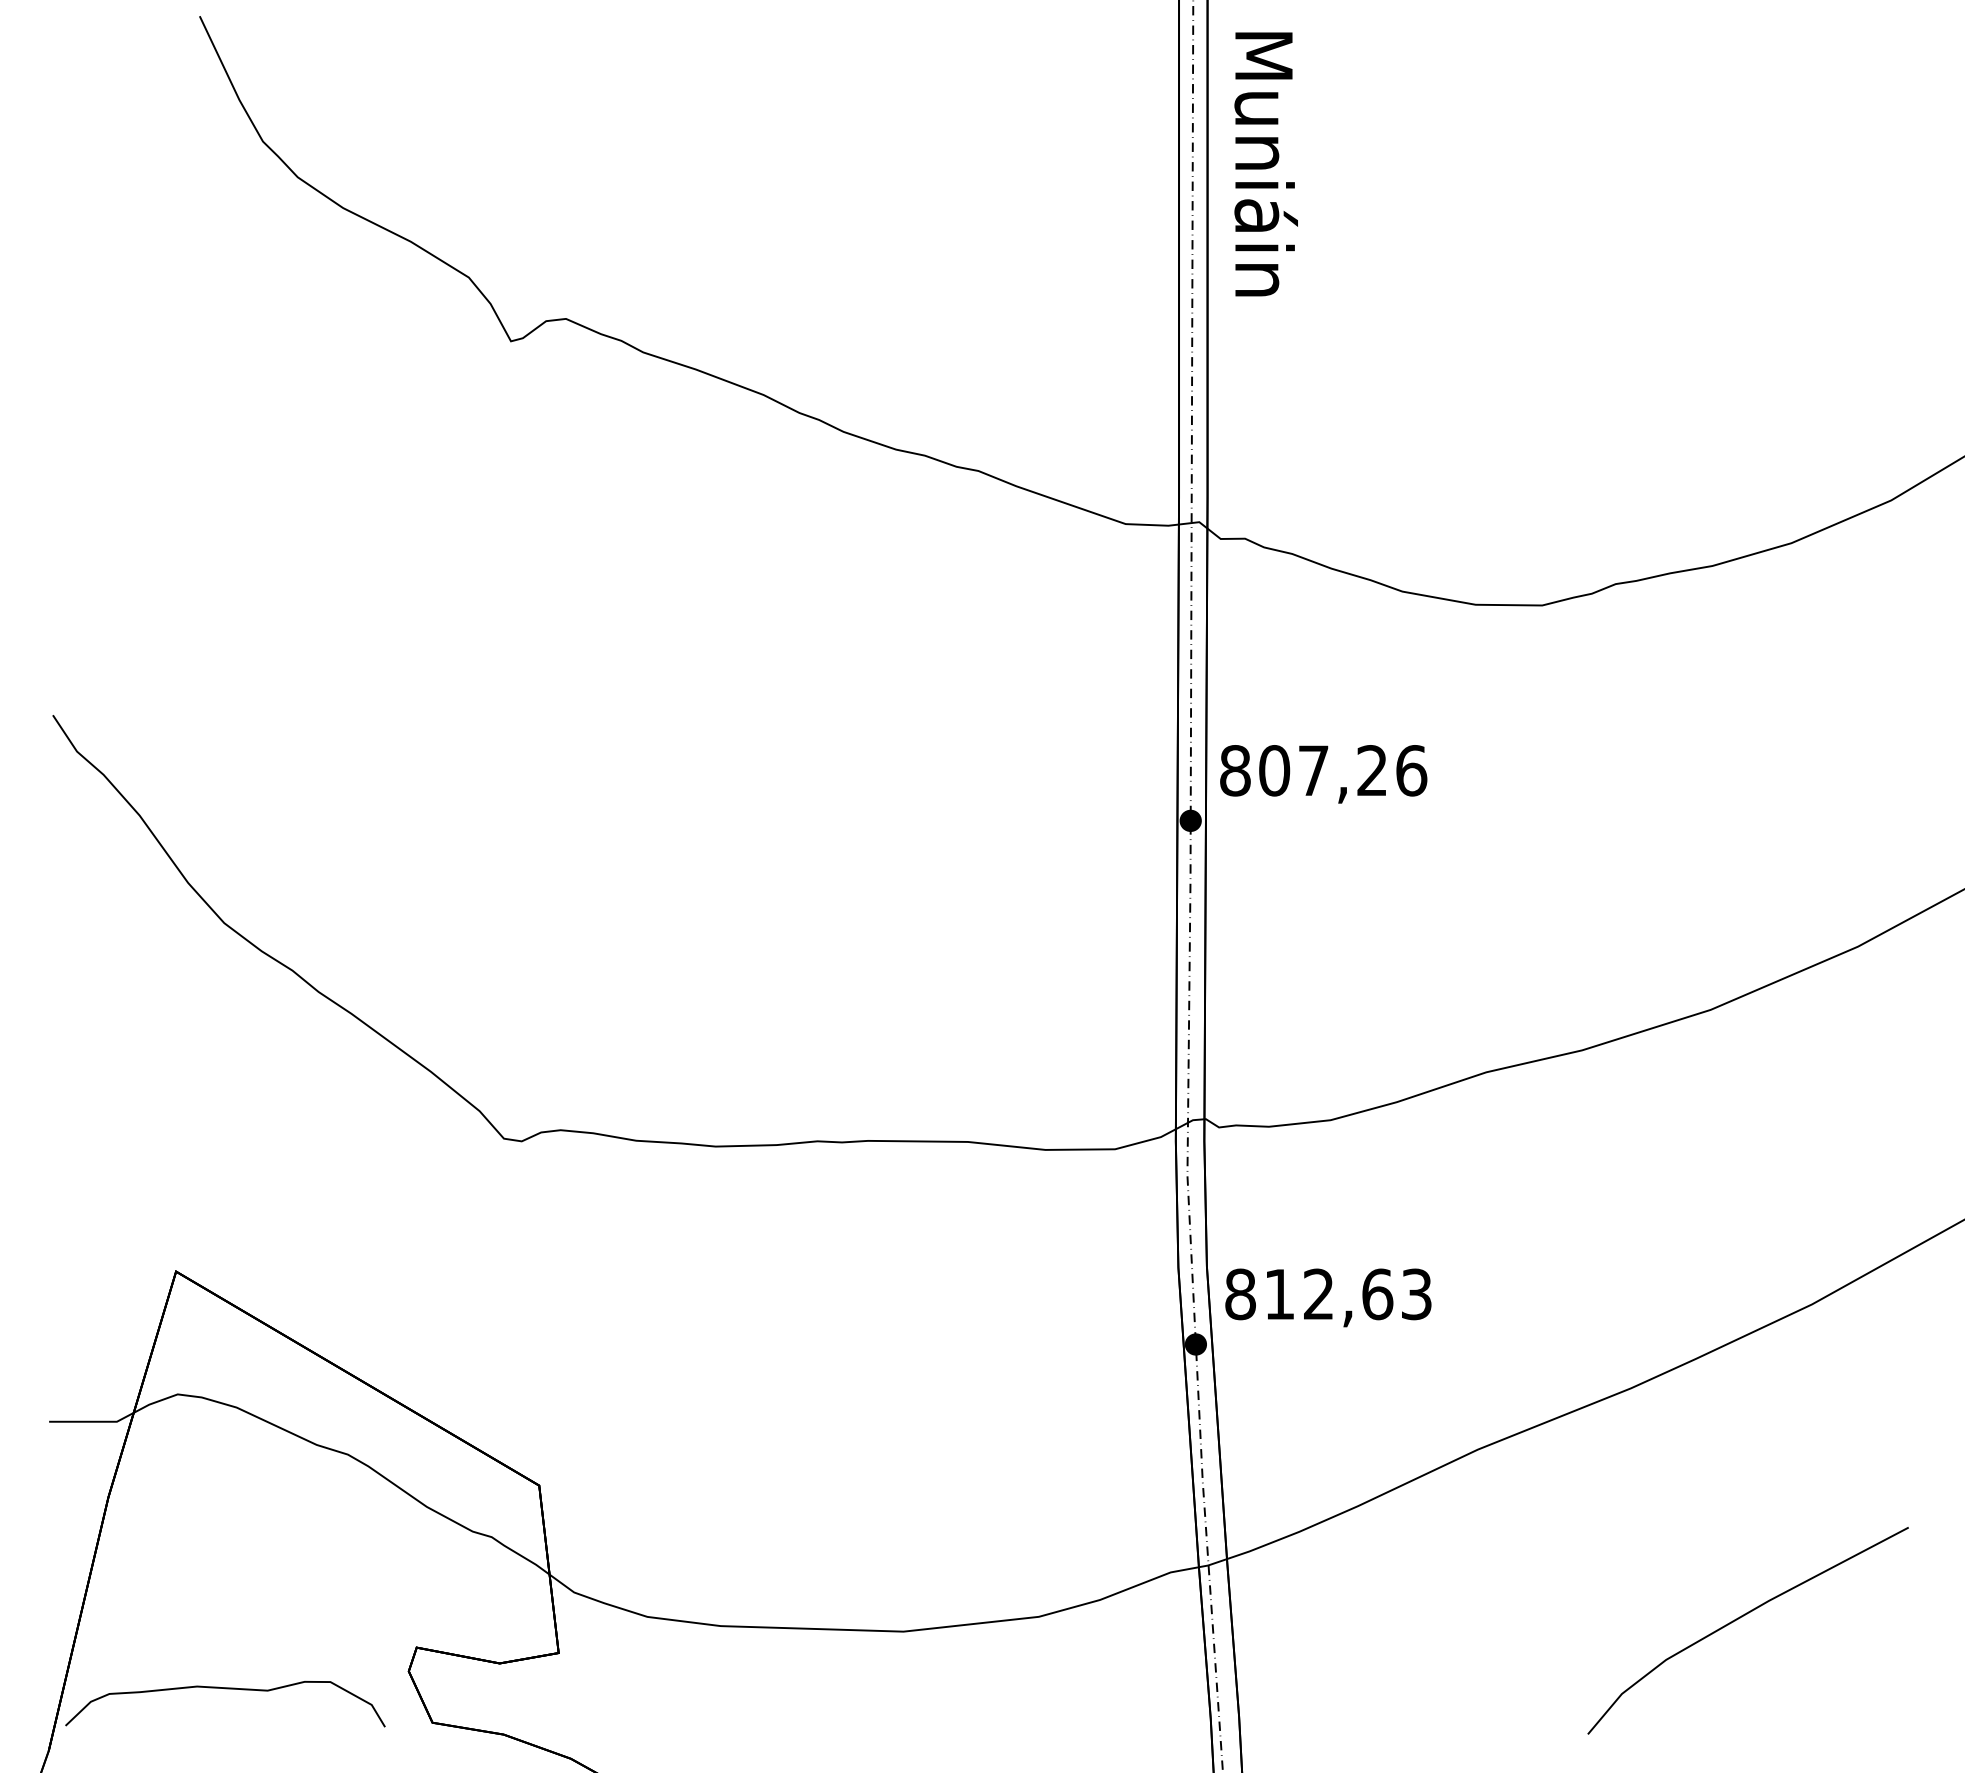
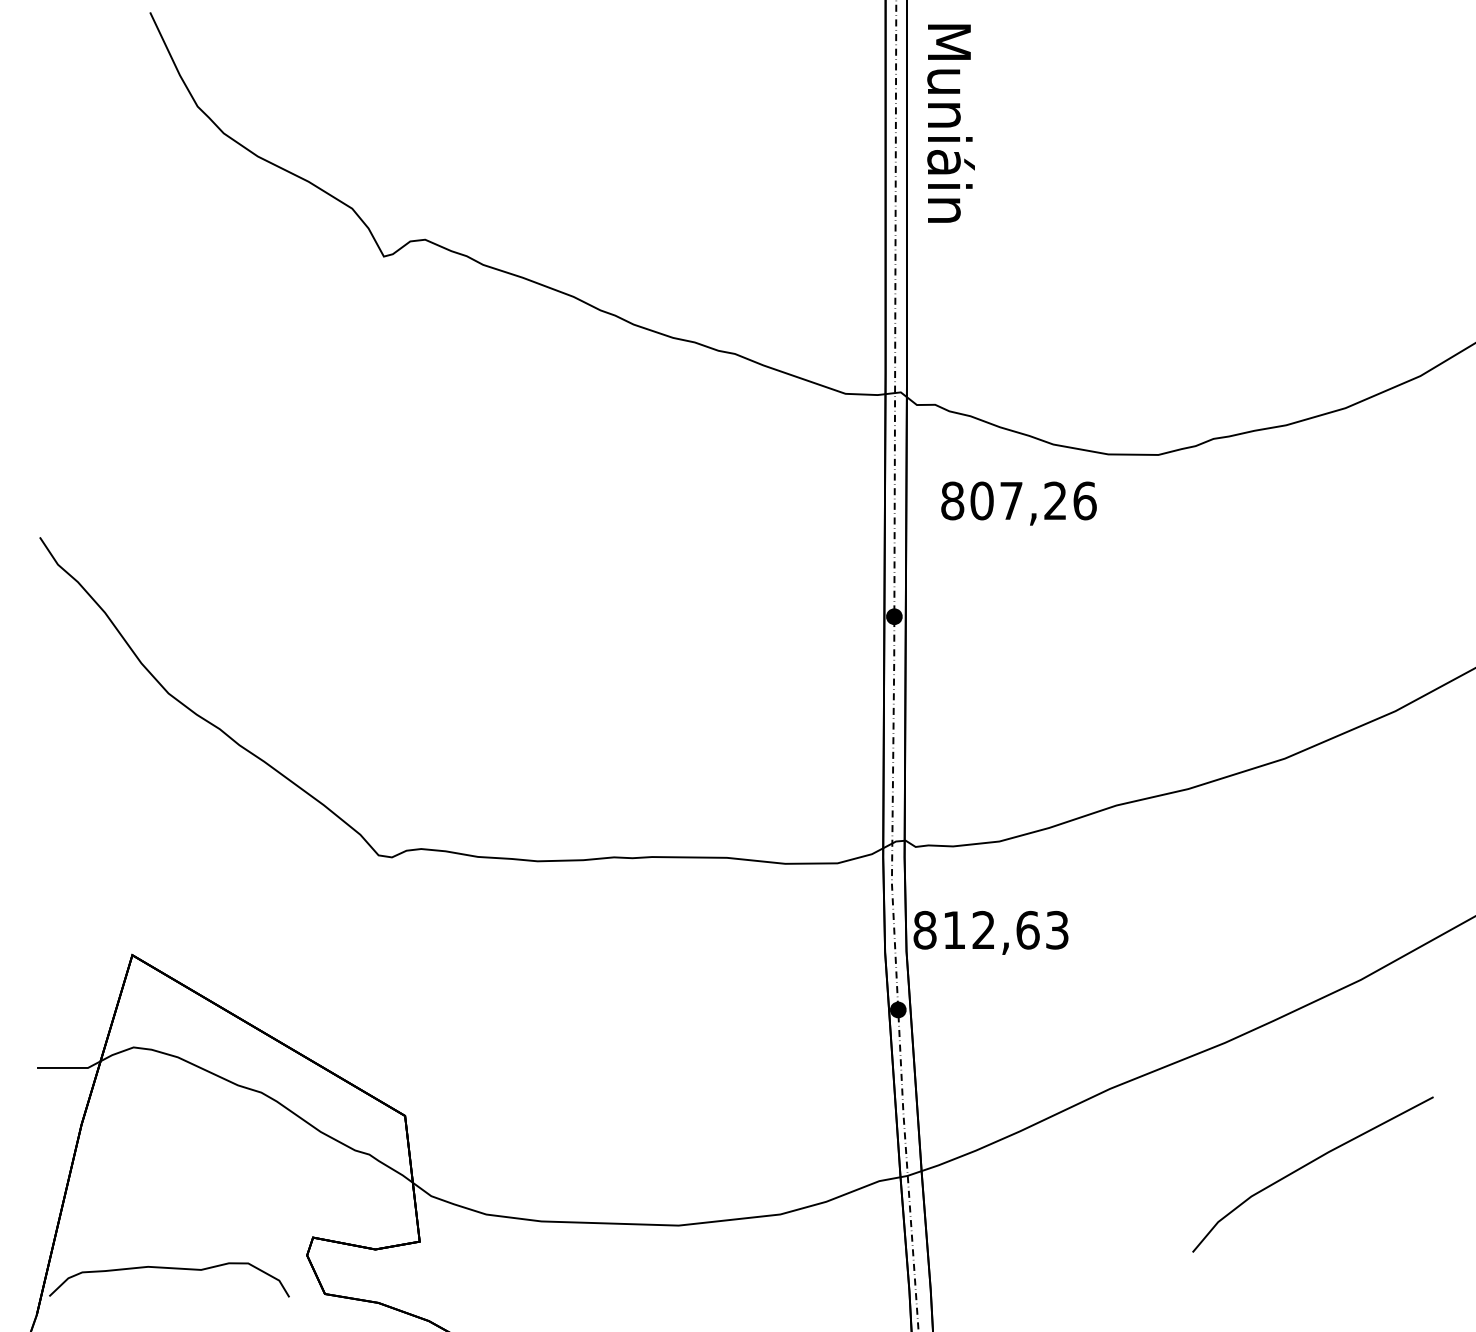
text: (1323, 774) -> (1018, 503), moved
text: (1328, 1297) -> (991, 932), moved
line: (1740, 1618) -> (1307, 1165), moved

